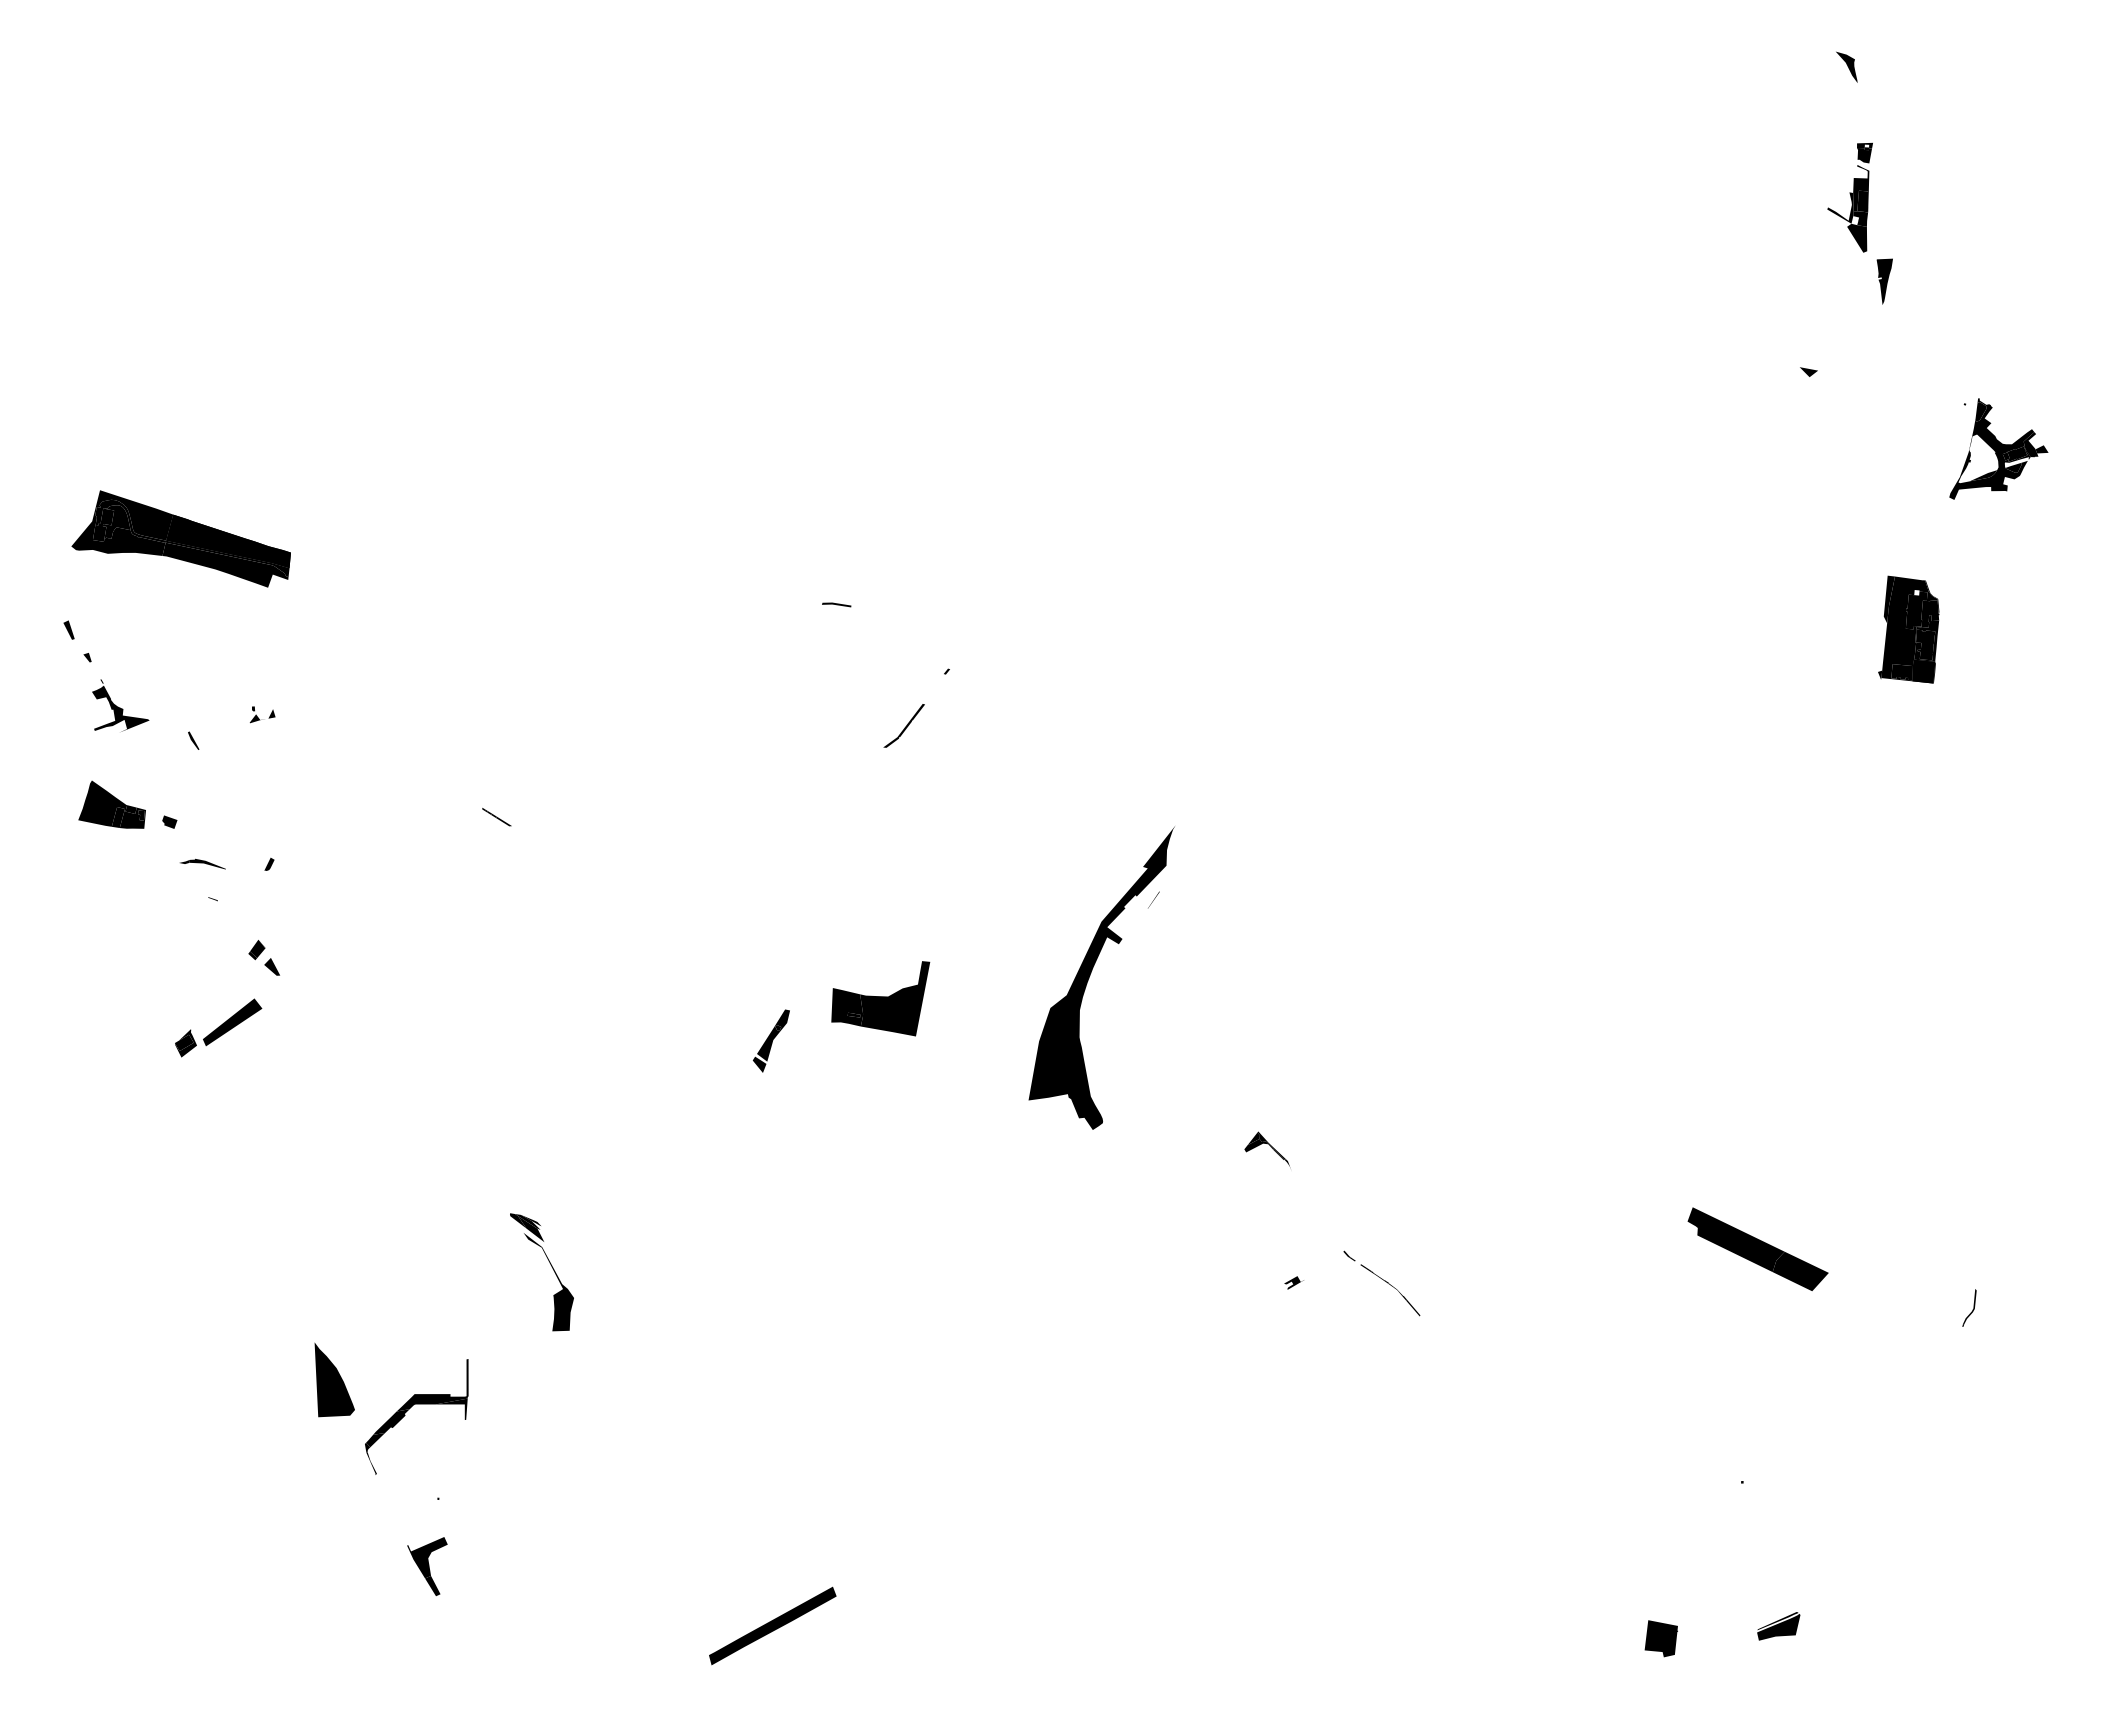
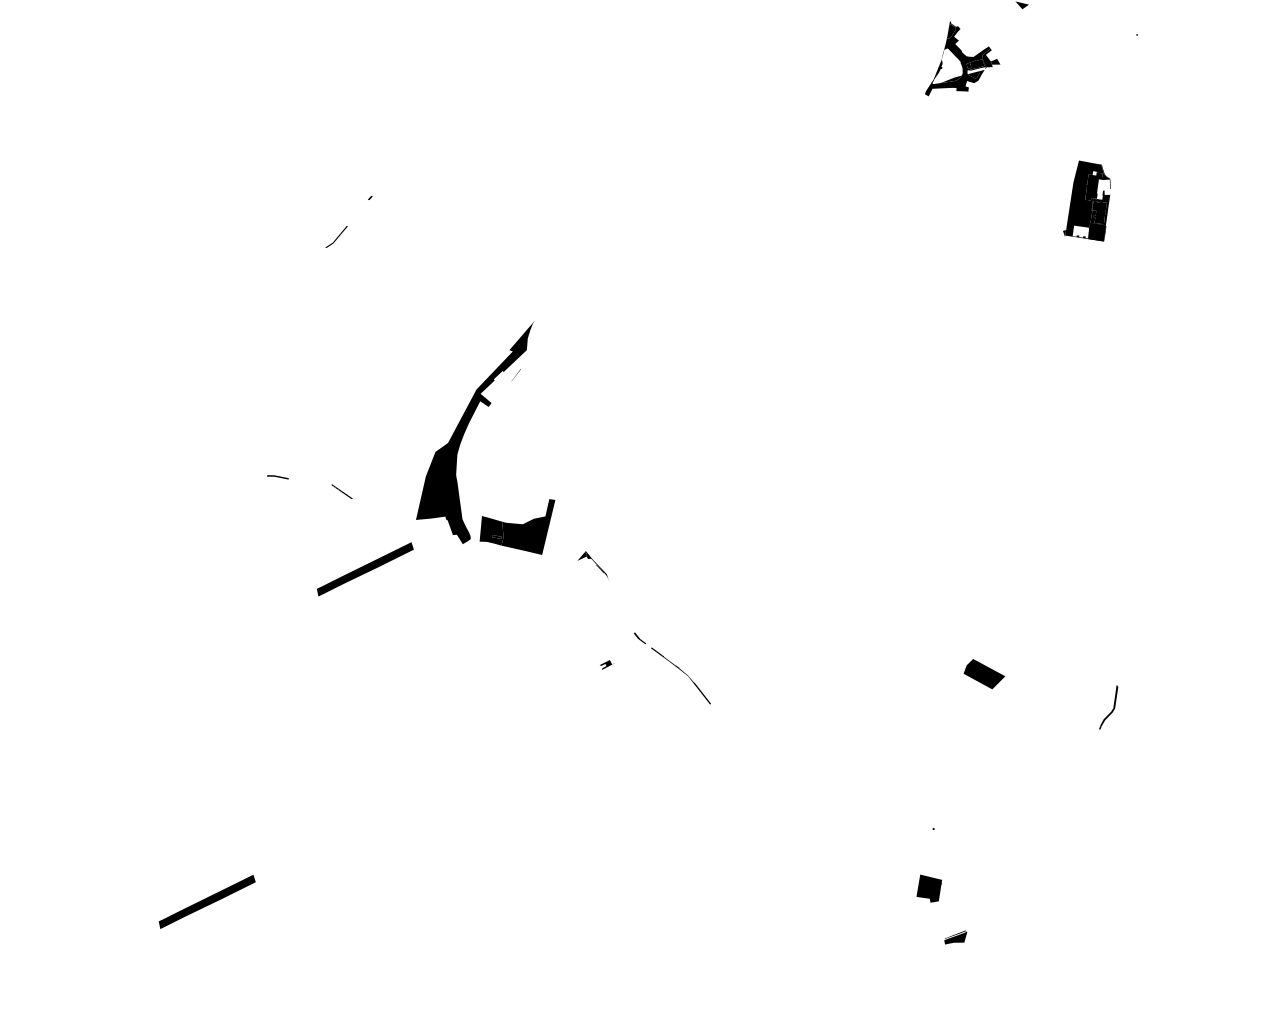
part: (1998, 448) -> (963, 59), moved
fill: (1889, 599) -> (1074, 177), removed
line: (836, 604) -> (277, 476), moved
fill: (1930, 613) -> (1104, 189), removed
fill: (1901, 672) -> (1080, 232), removed
part: (903, 725) -> (336, 236), size x0.7
line: (496, 817) -> (341, 491), moved
part: (880, 998) -> (517, 525), moved
part: (770, 1040) -> (226, 466), removed
fill: (1258, 1145) -> (585, 561), removed
part: (963, 1169) -> (365, 569), added
fill: (1735, 1239) -> (937, 648), removed
part: (550, 1265) -> (54, 625), removed
part: (1381, 1283) -> (672, 668), size x1.4
part: (1969, 1307) -> (1108, 706), size x1.6
part: (1778, 1626) -> (955, 937), size x0.7
part: (1660, 1638) -> (928, 888), moved

